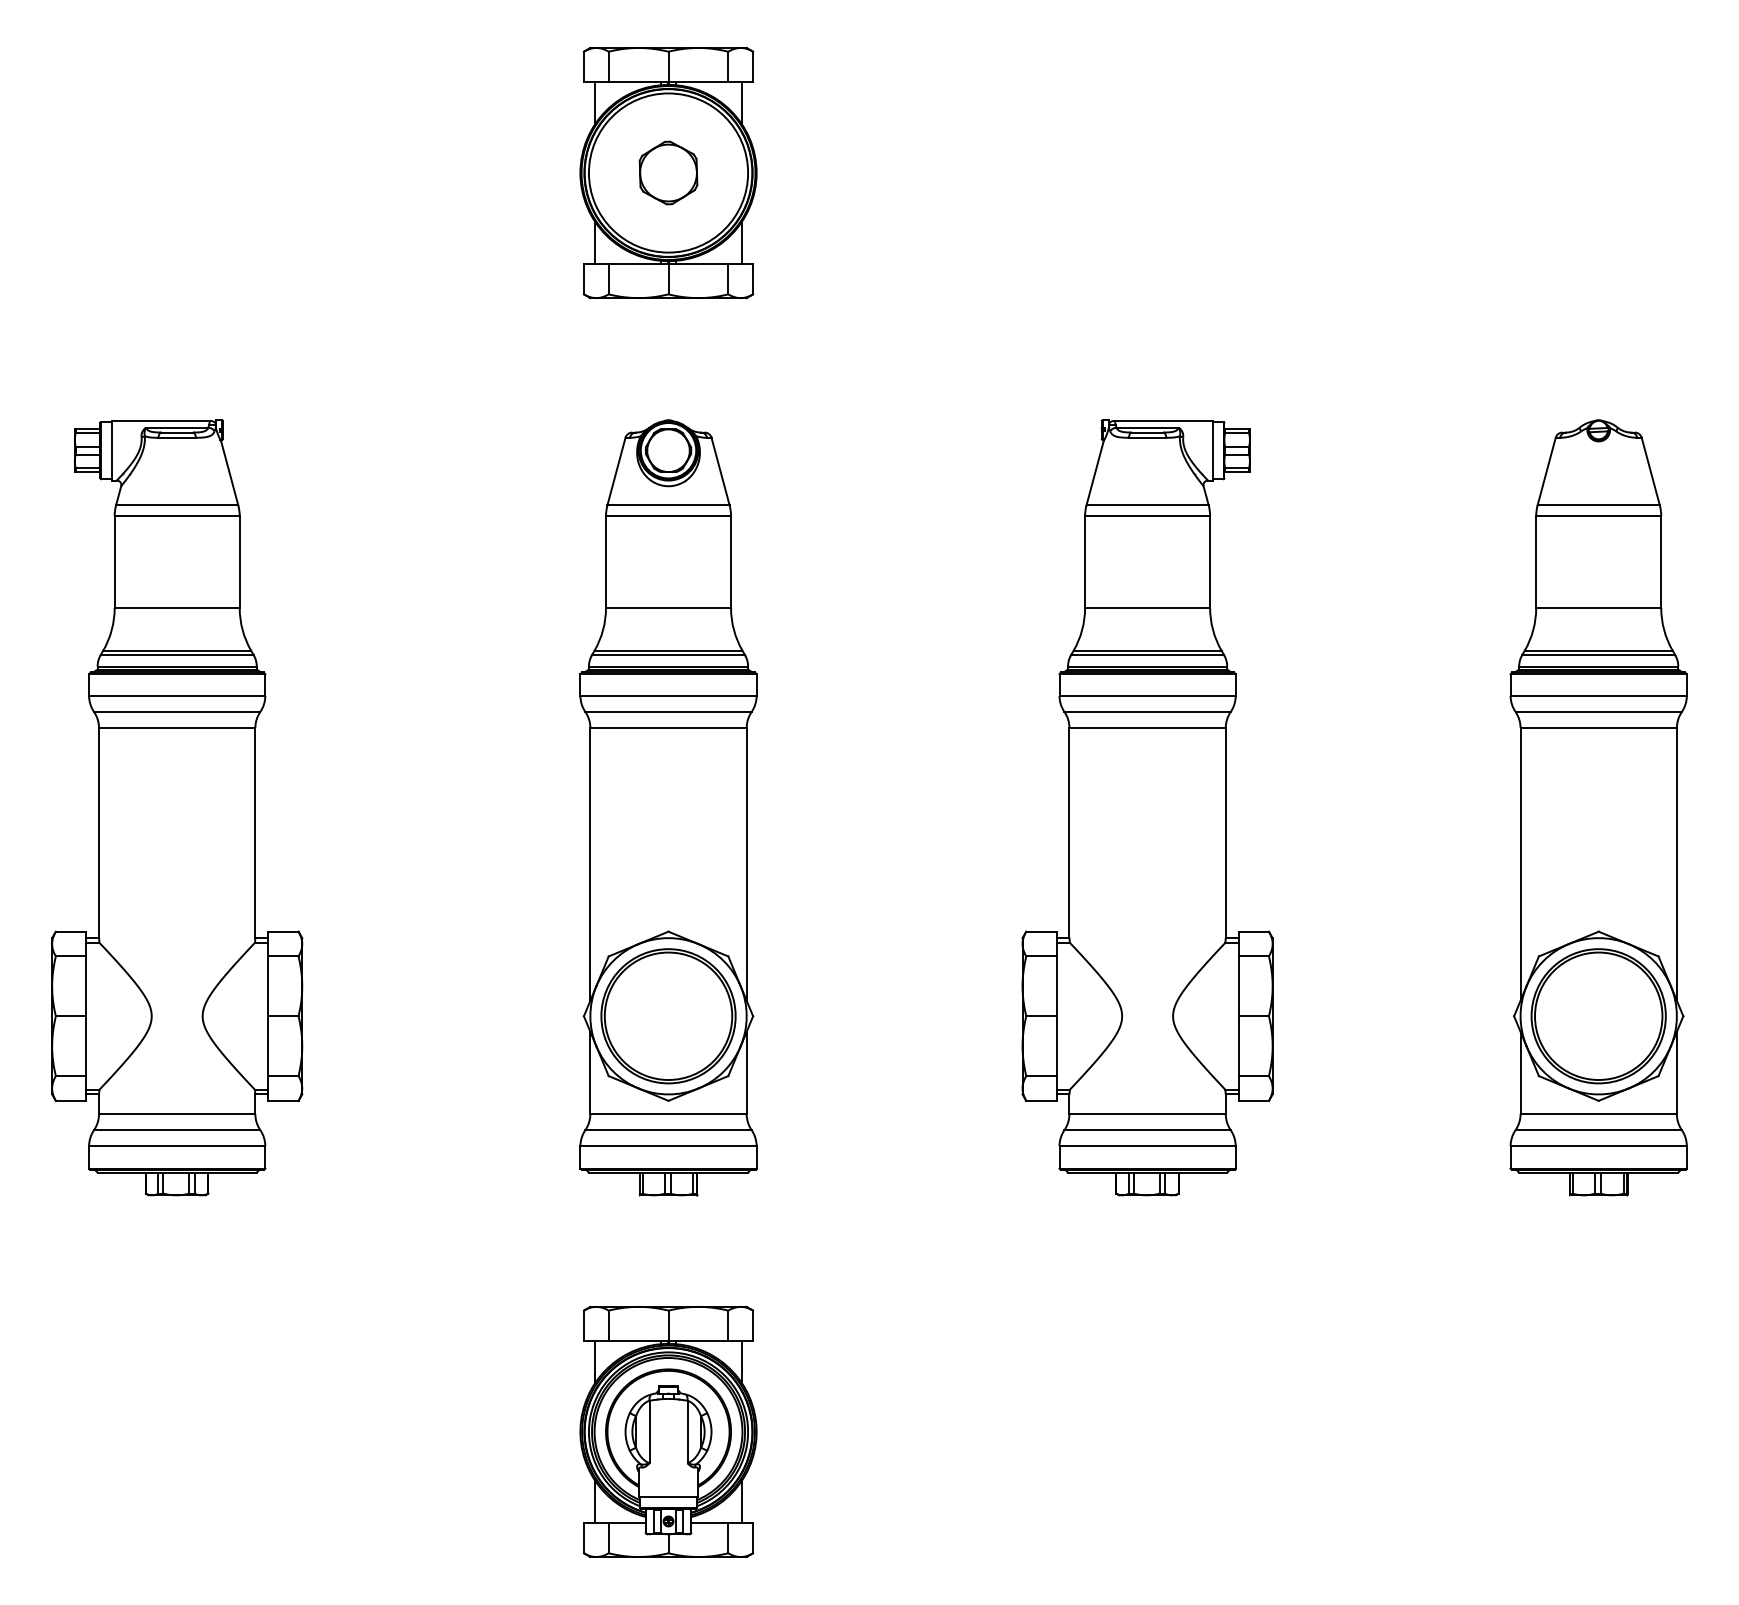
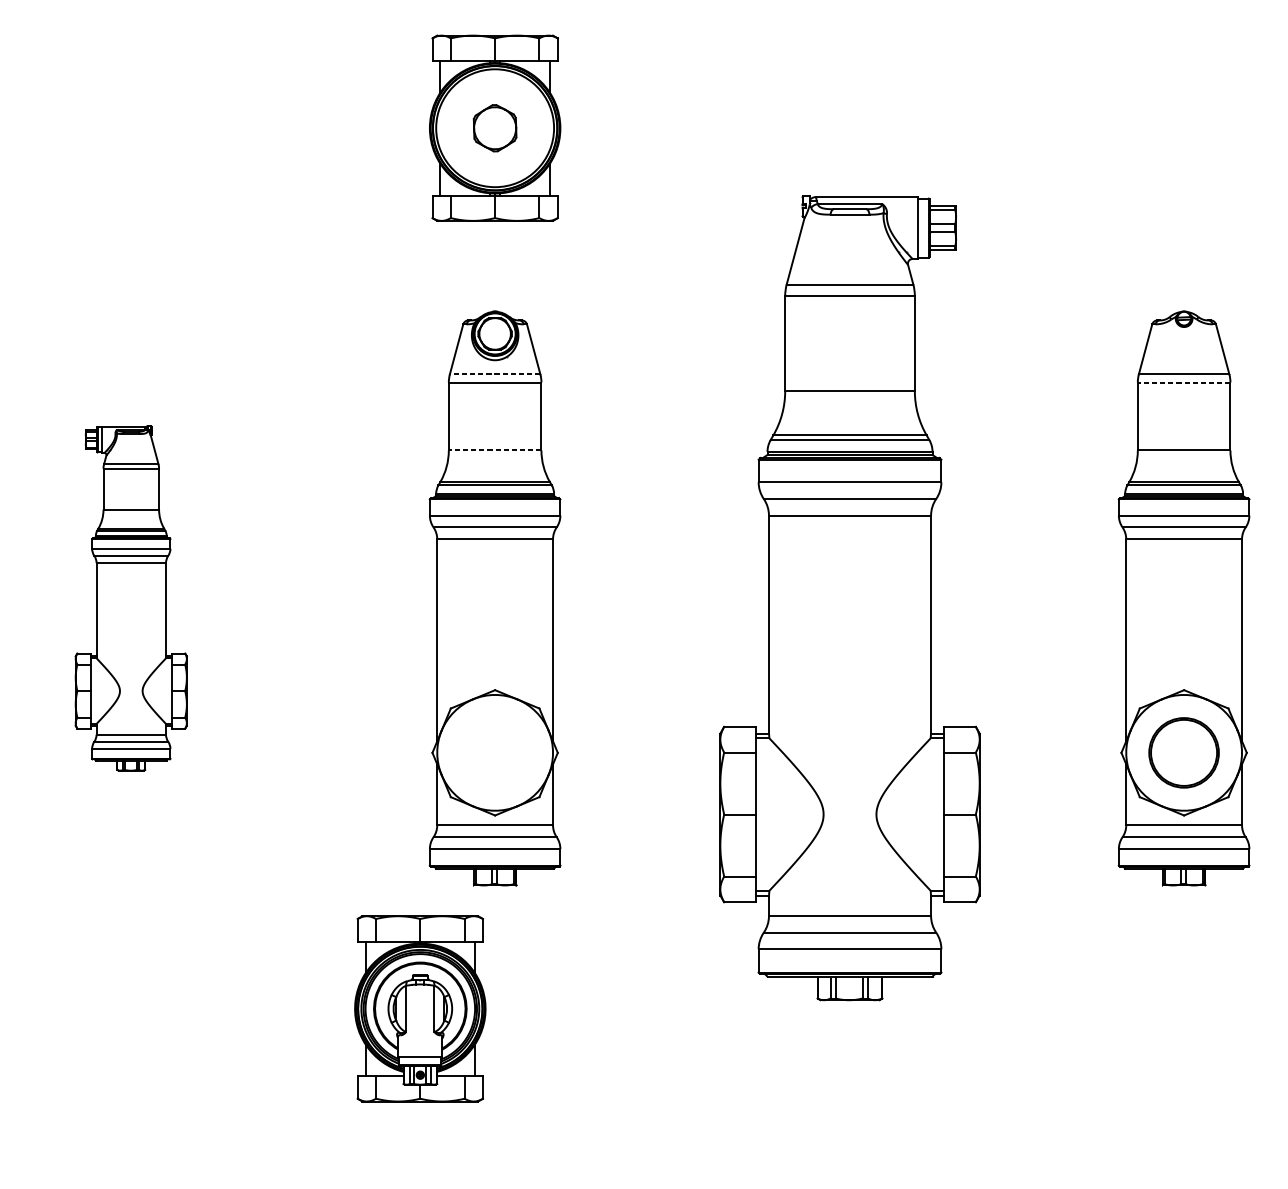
line: (668, 505) -> (495, 374), solid -> dashed
line: (1598, 516) -> (1183, 382), solid -> dashed
line: (668, 608) -> (495, 450), solid -> dashed
part: (177, 807) -> (131, 598), size x0.6
part: (1147, 807) -> (849, 598), size x1.4
part: (668, 1016) -> (495, 753), removed
part: (1598, 1016) -> (1183, 753), size x0.7
part: (668, 1431) -> (420, 1008), moved

